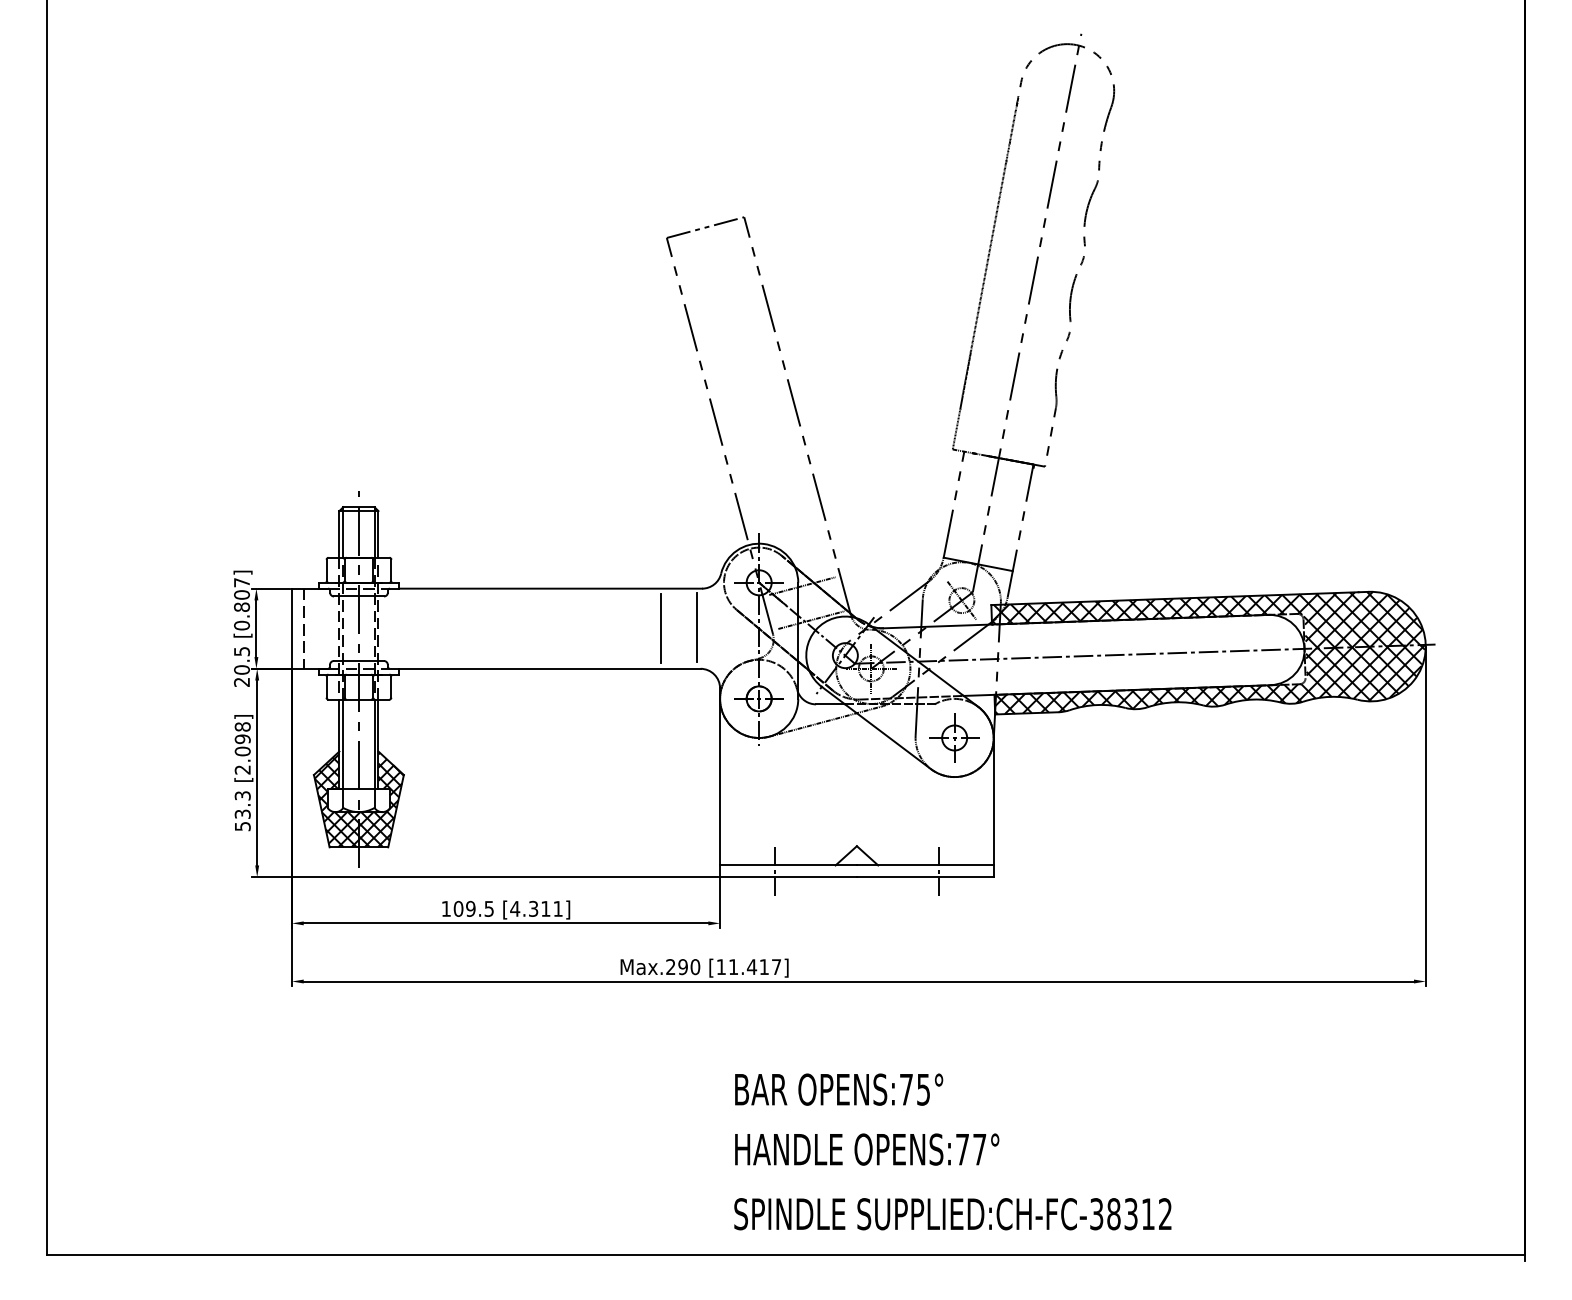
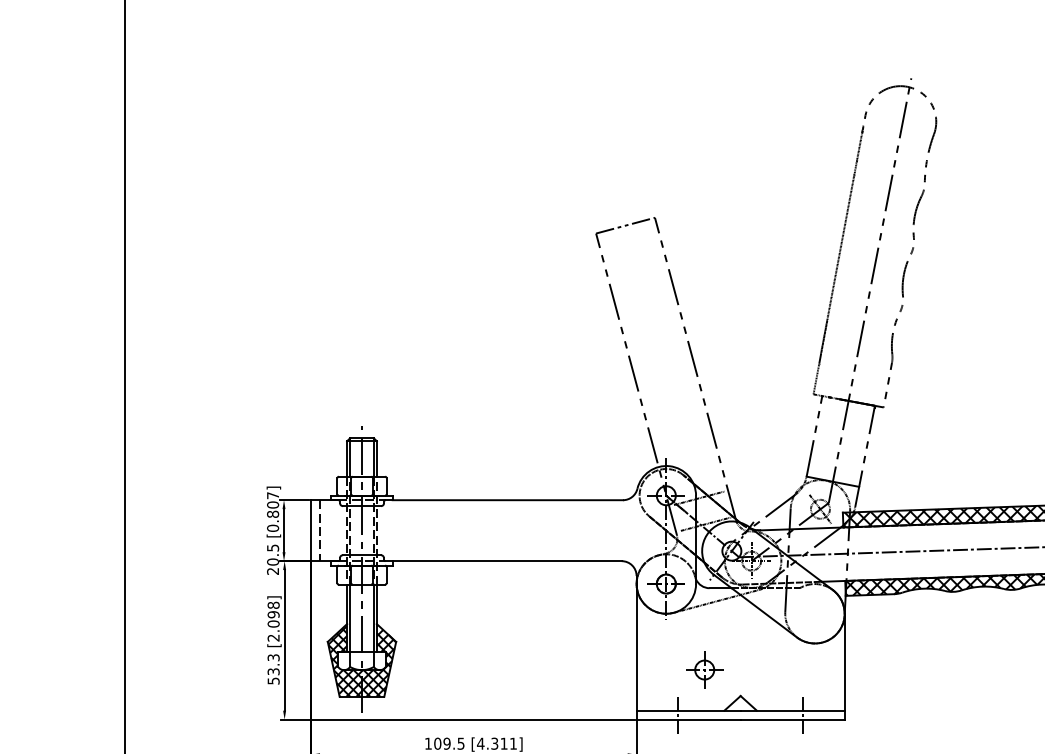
line: (661, 627) -> (592, 529), removed
line: (696, 627) -> (618, 529), removed
part: (954, 737) -> (704, 669), moved

